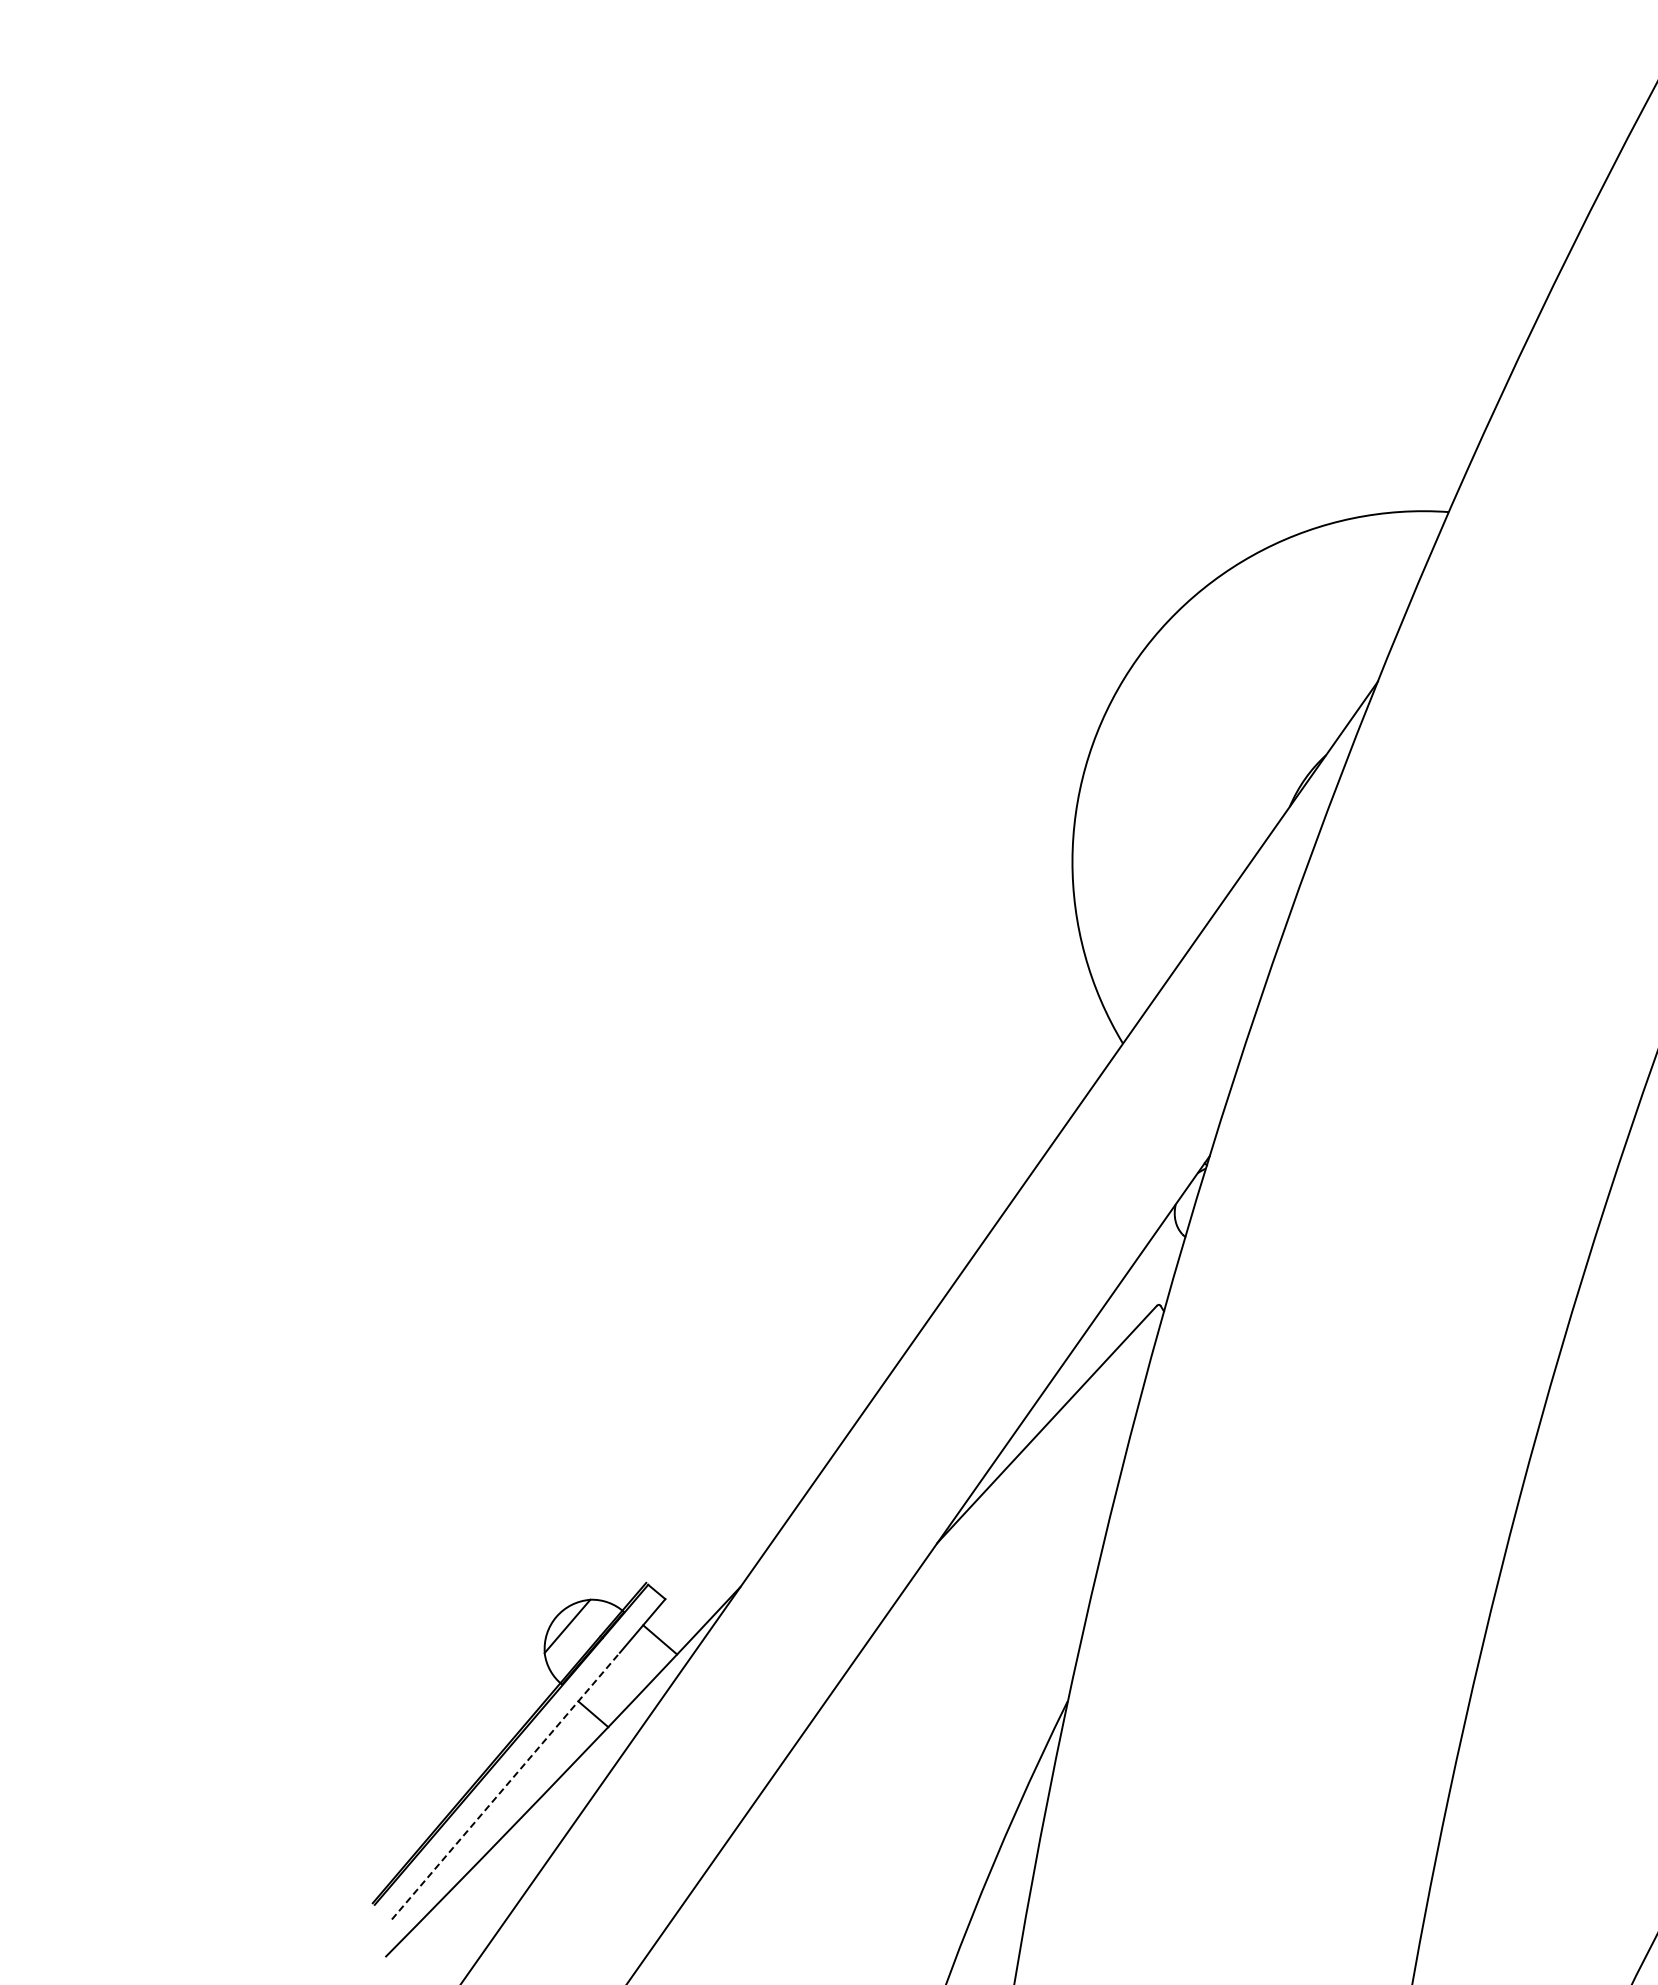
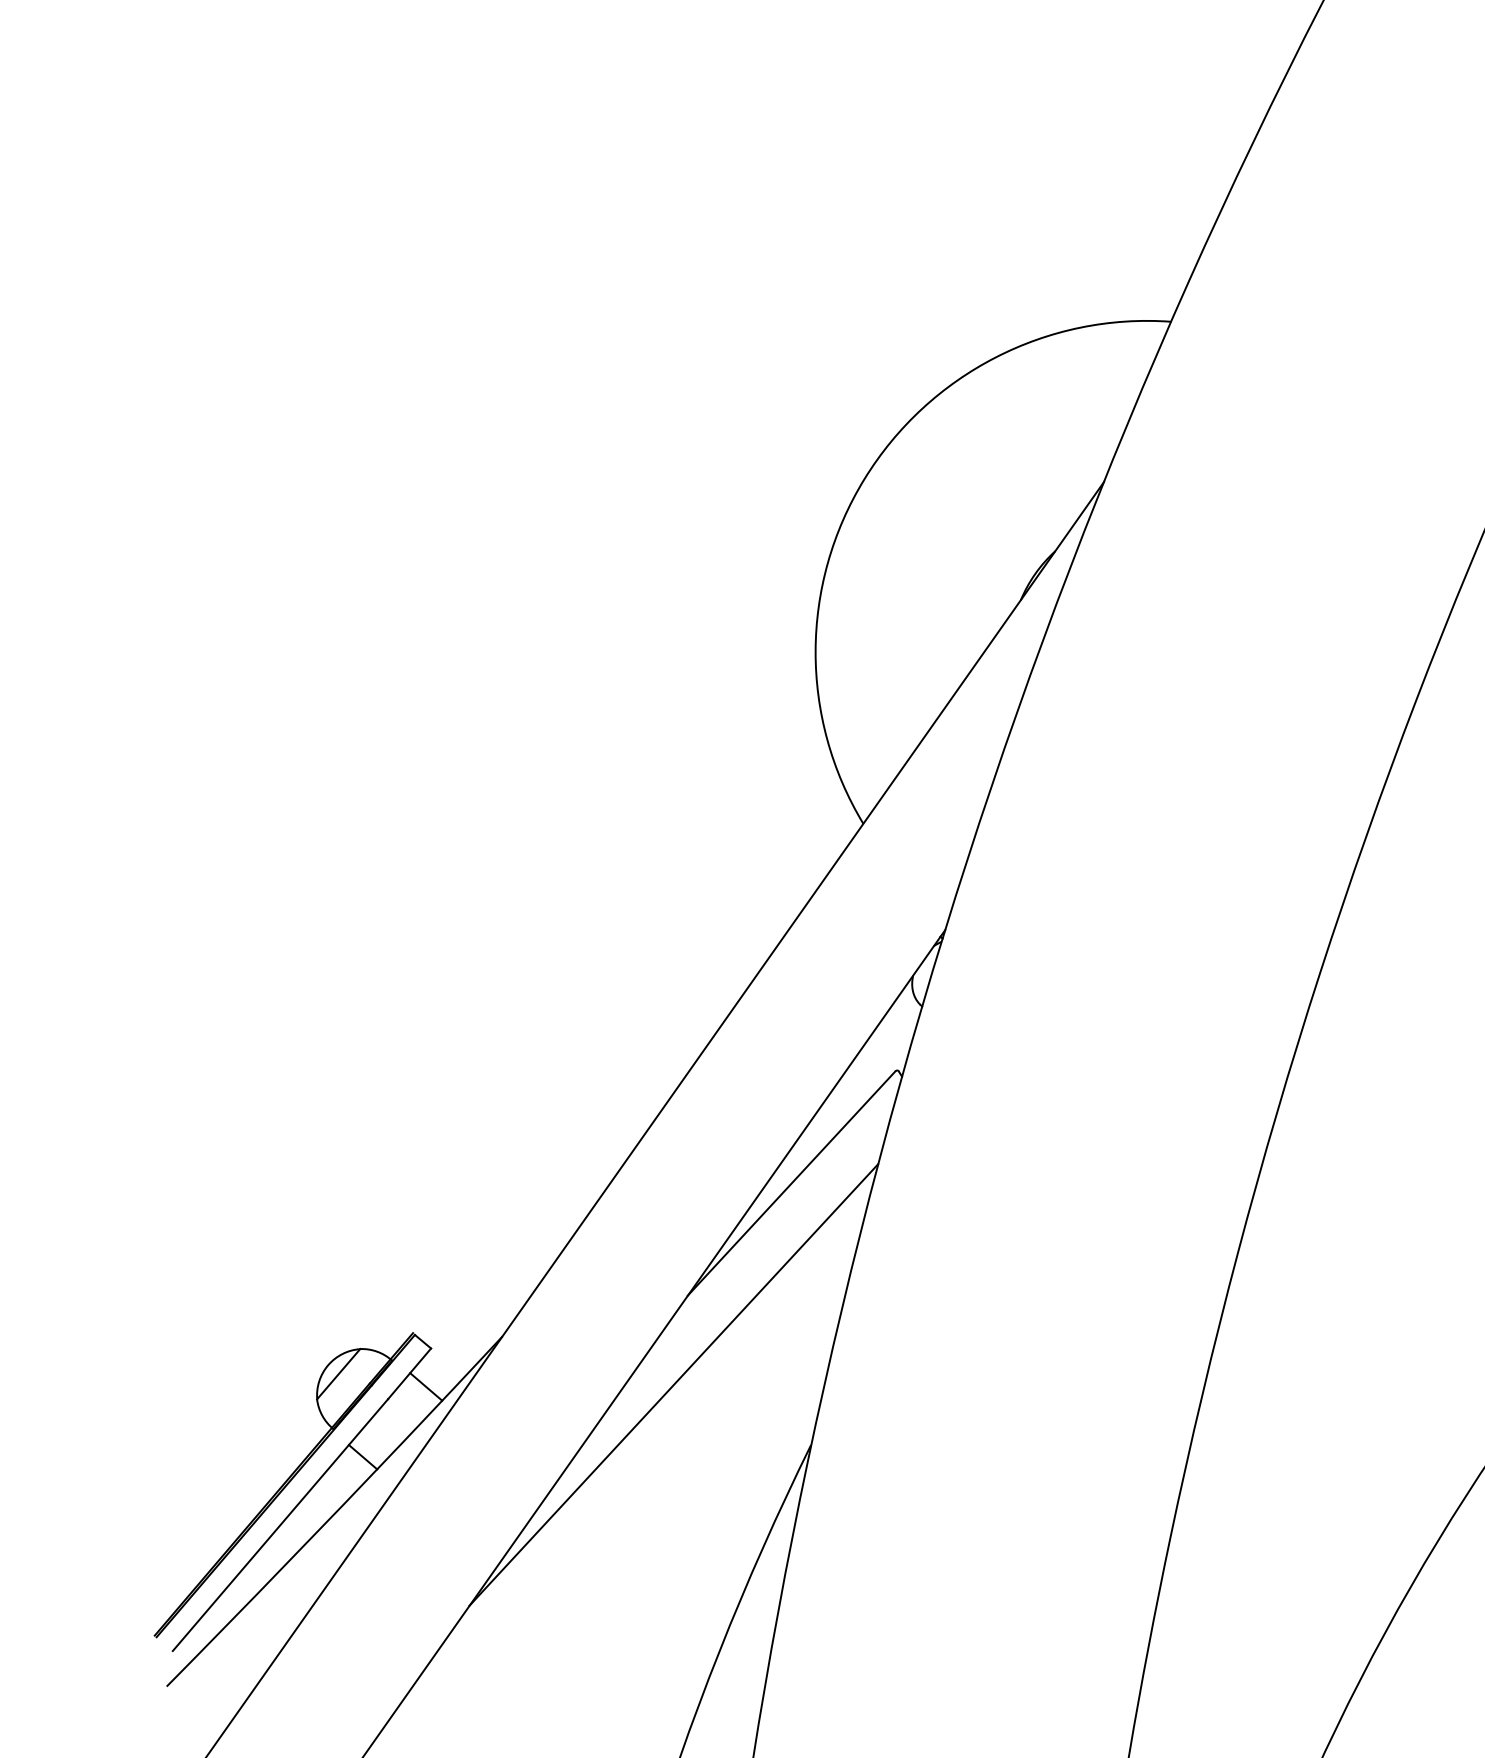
line: (922, 1637) -> (673, 1384), added
line: (506, 1785) -> (281, 1524), dashed -> solid

